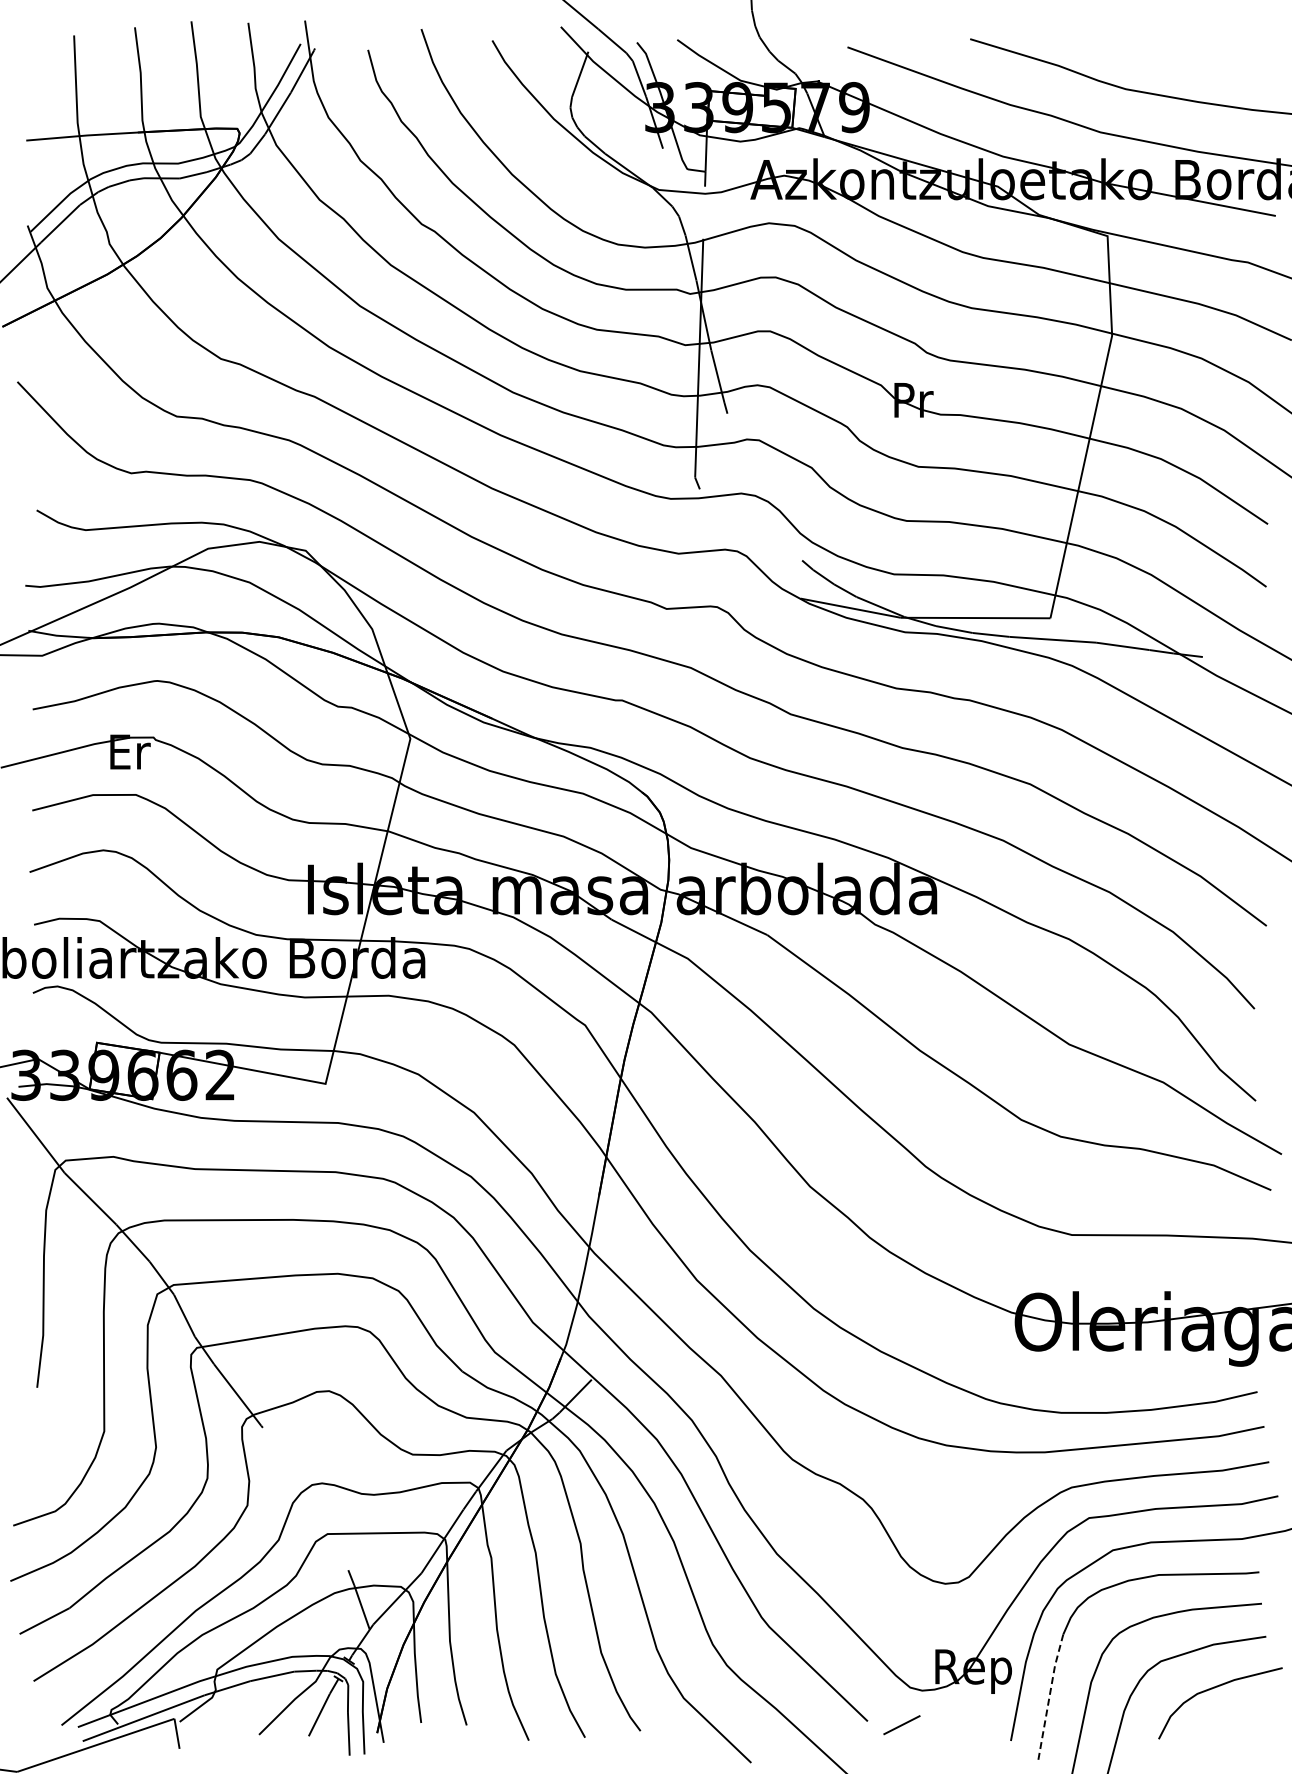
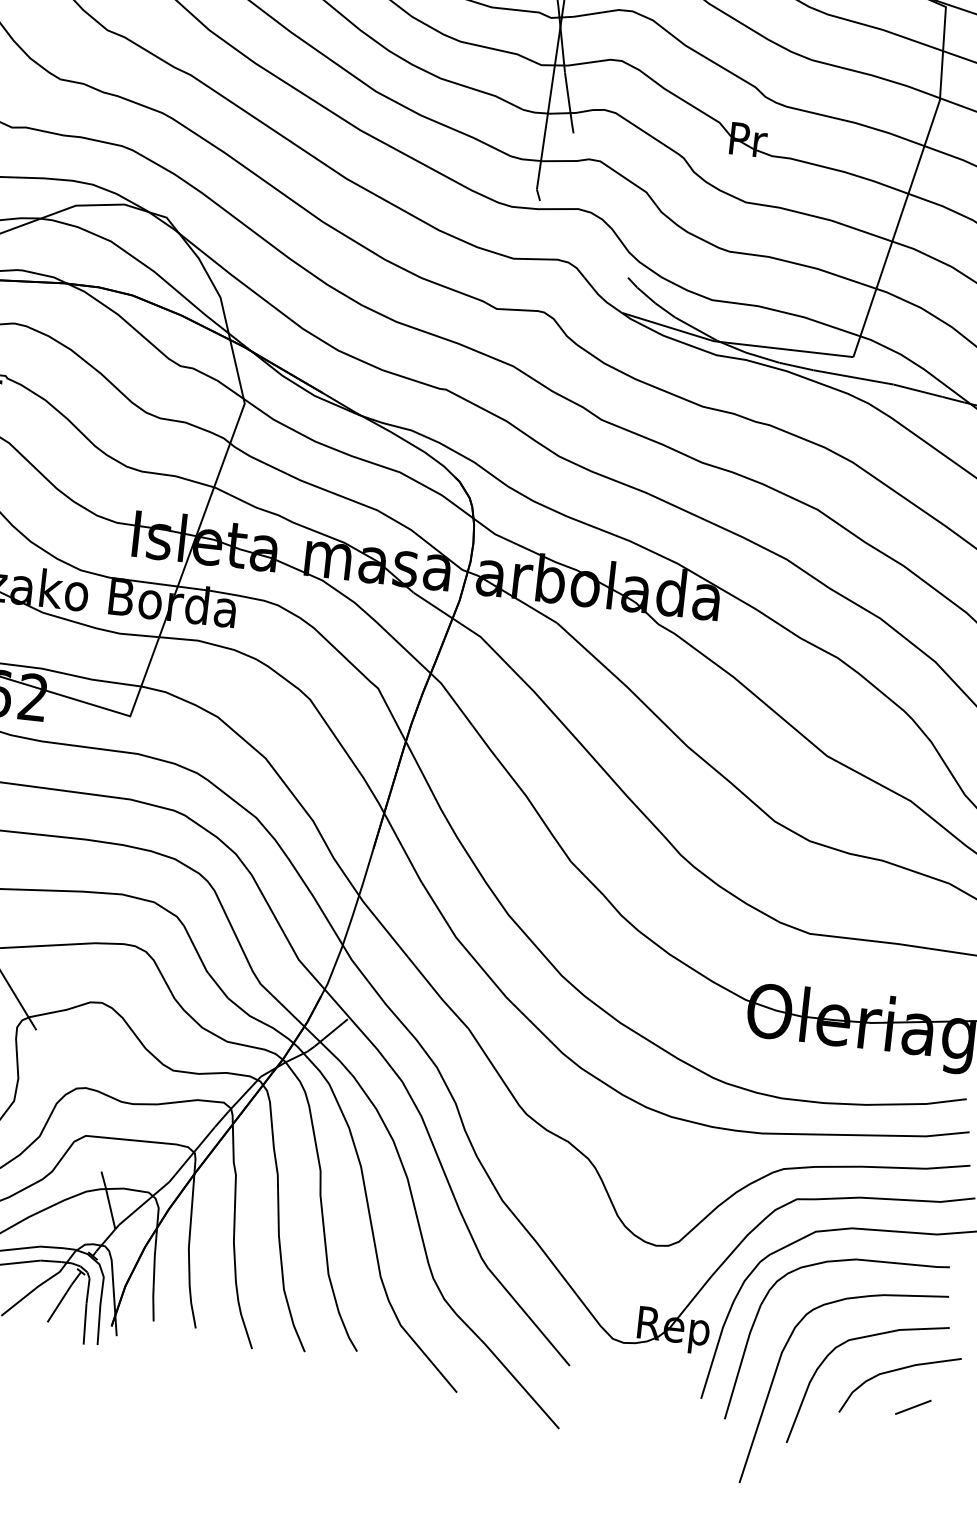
line: (1049, 1695) -> (741, 1360), dashed -> solid
line: (901, 1725) -> (912, 1407), moved

